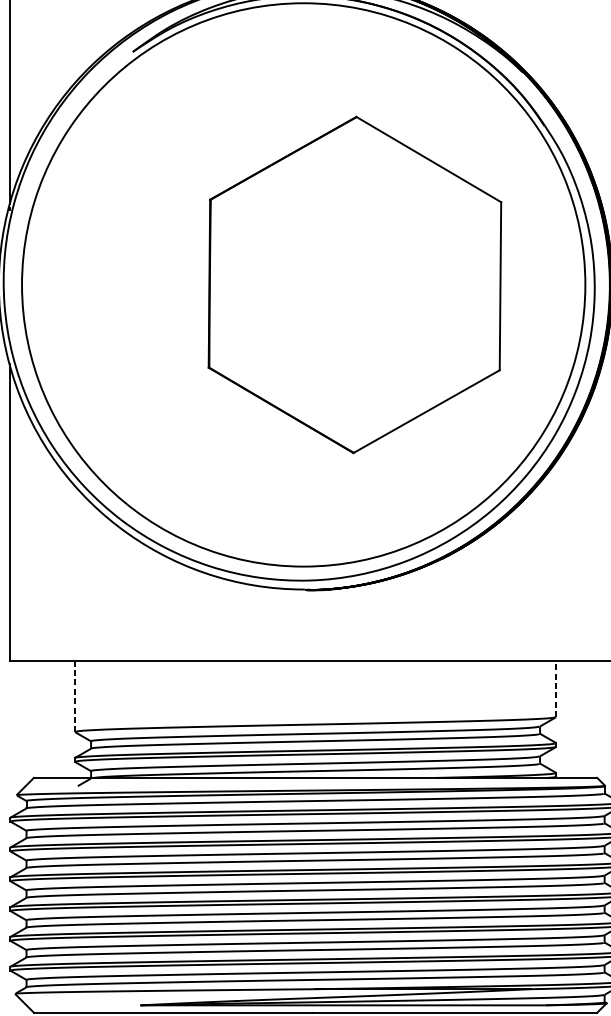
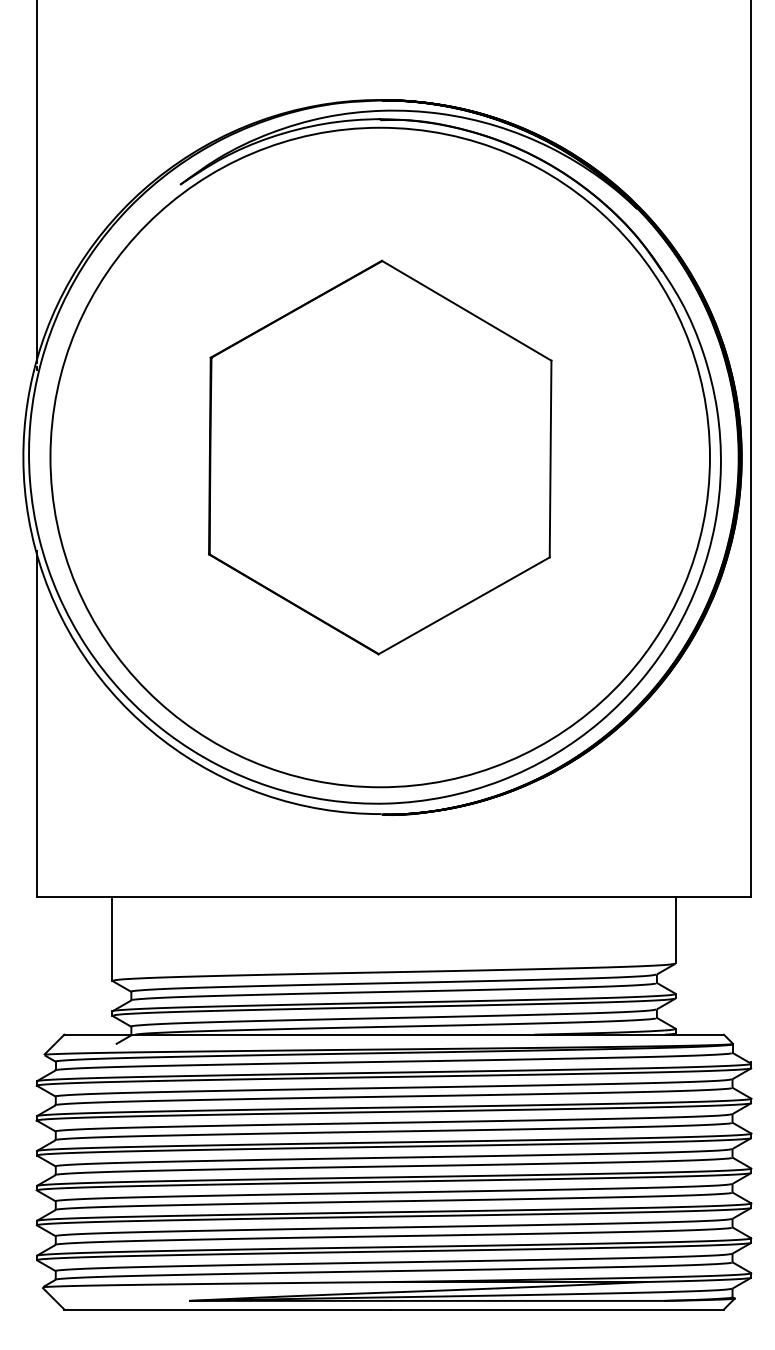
part: (355, 284) -> (380, 457), moved
line: (555, 688) -> (675, 929), dashed -> solid
line: (75, 696) -> (112, 939), dashed -> solid

